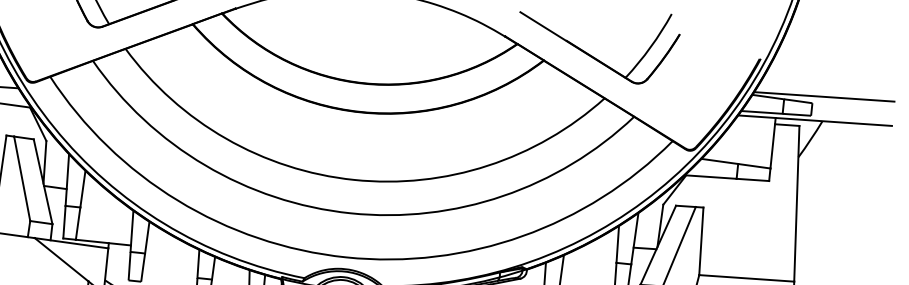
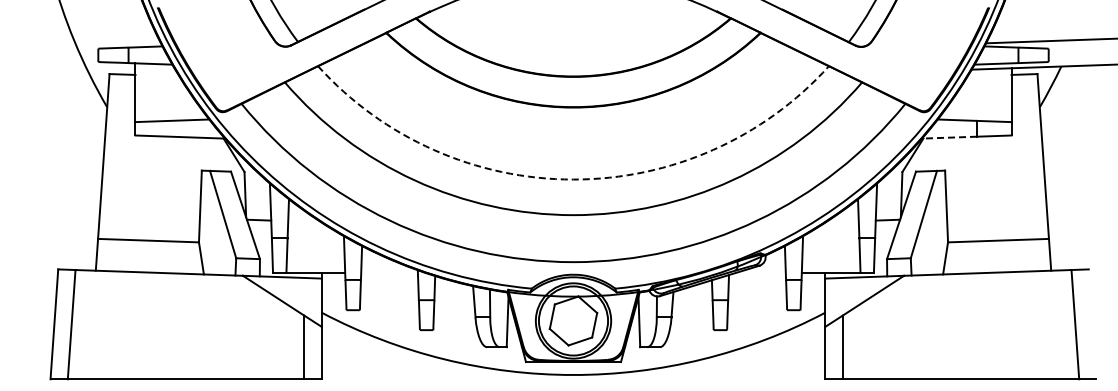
line: (710, 176) -> (949, 137), solid -> dashed
arc: (354, 179) -> (573, 179), solid -> dashed

